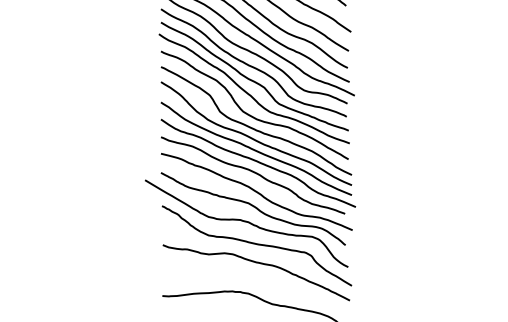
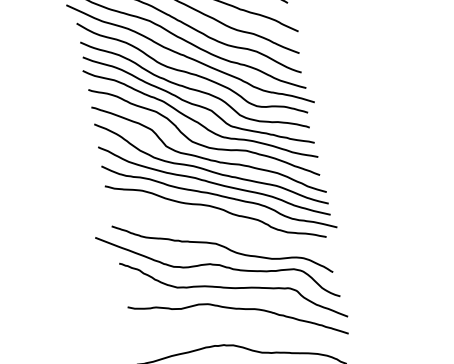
curve: (256, 191) -> (222, 228), removed

